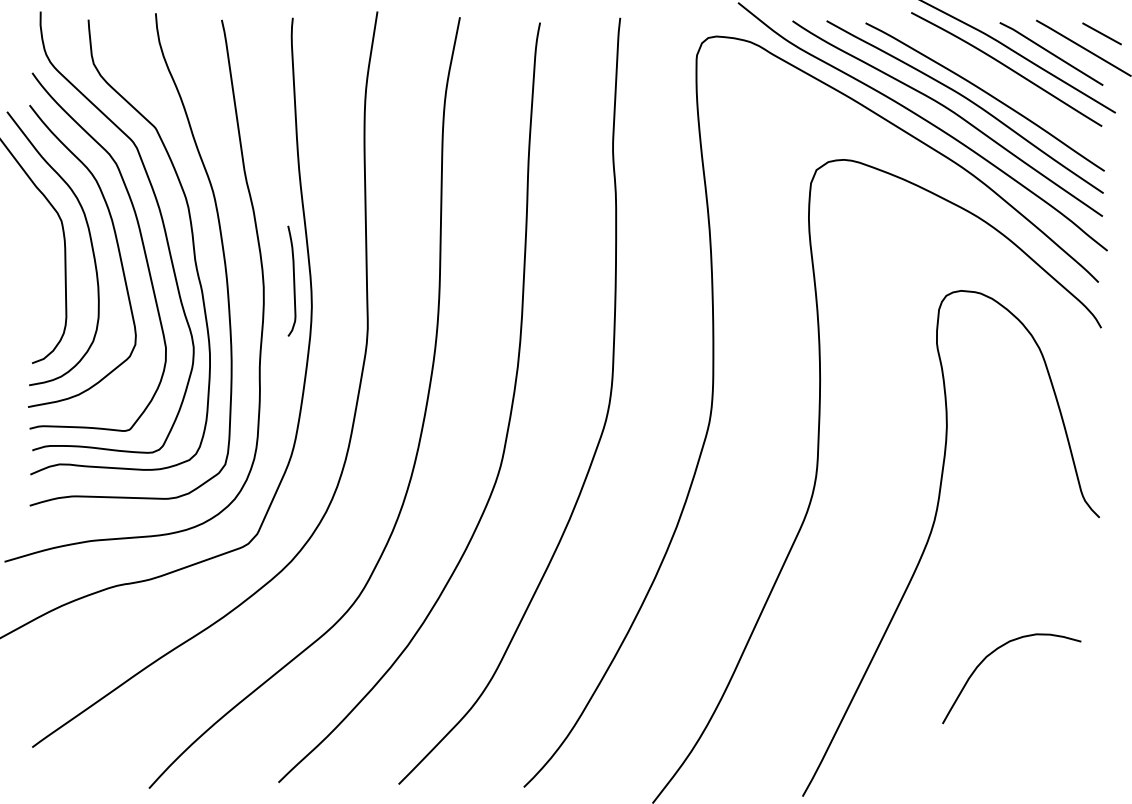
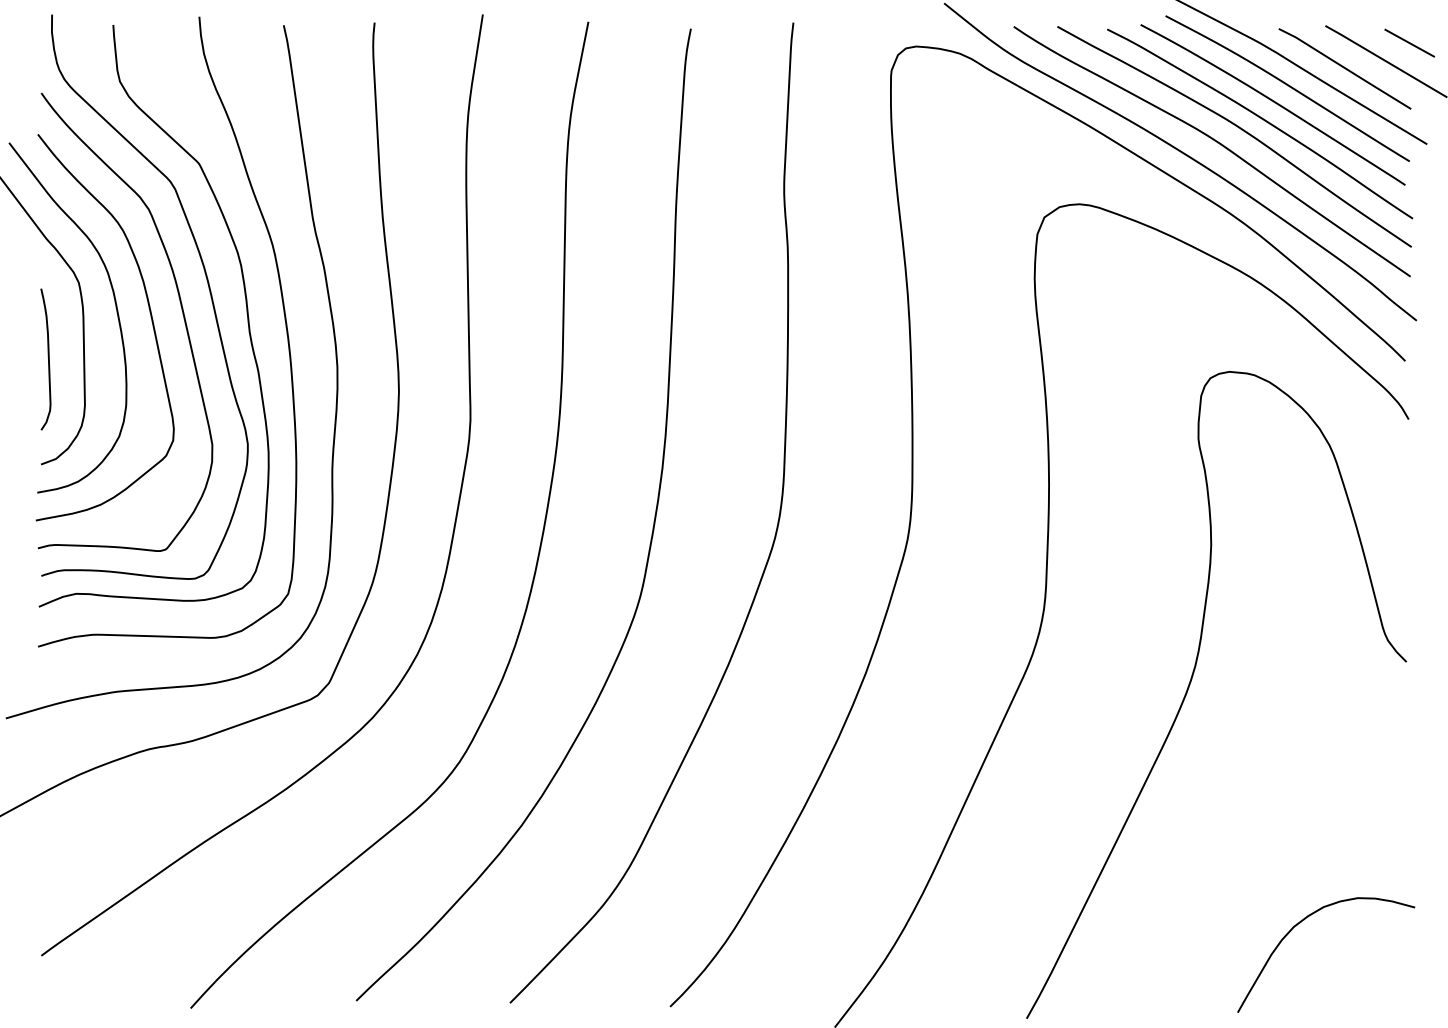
curve: (995, 80) -> (1273, 102), added
curve: (293, 280) -> (47, 358), moved
curve: (991, 654) -> (1300, 923), moved

